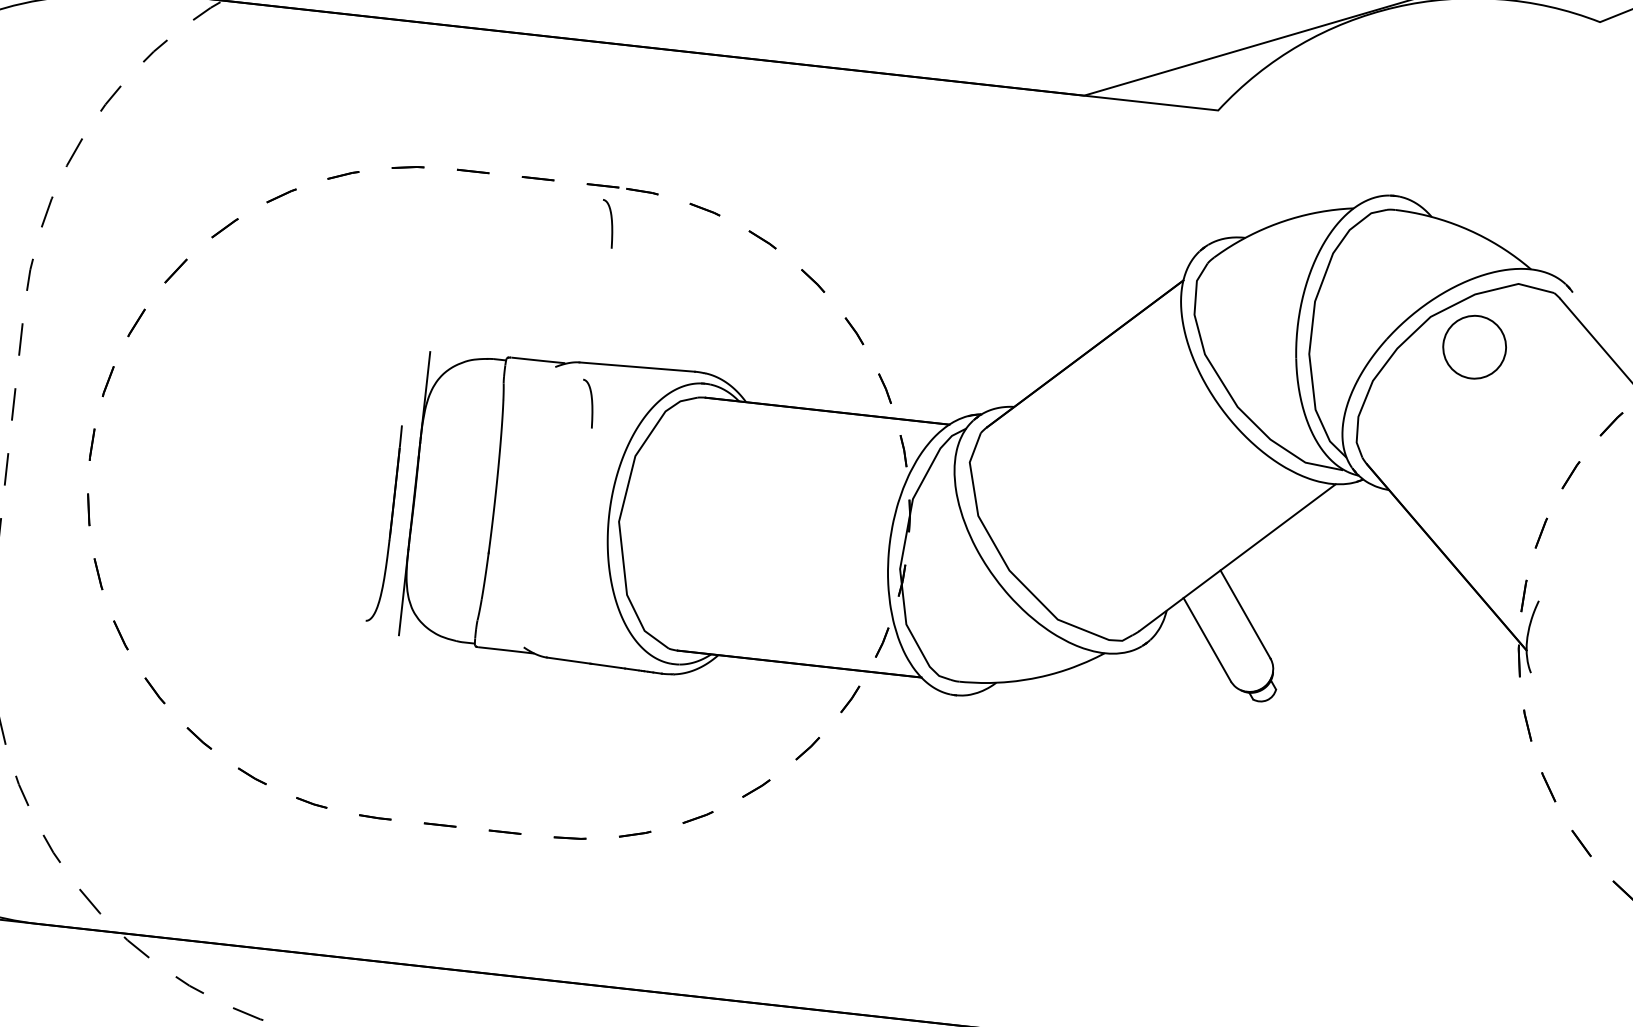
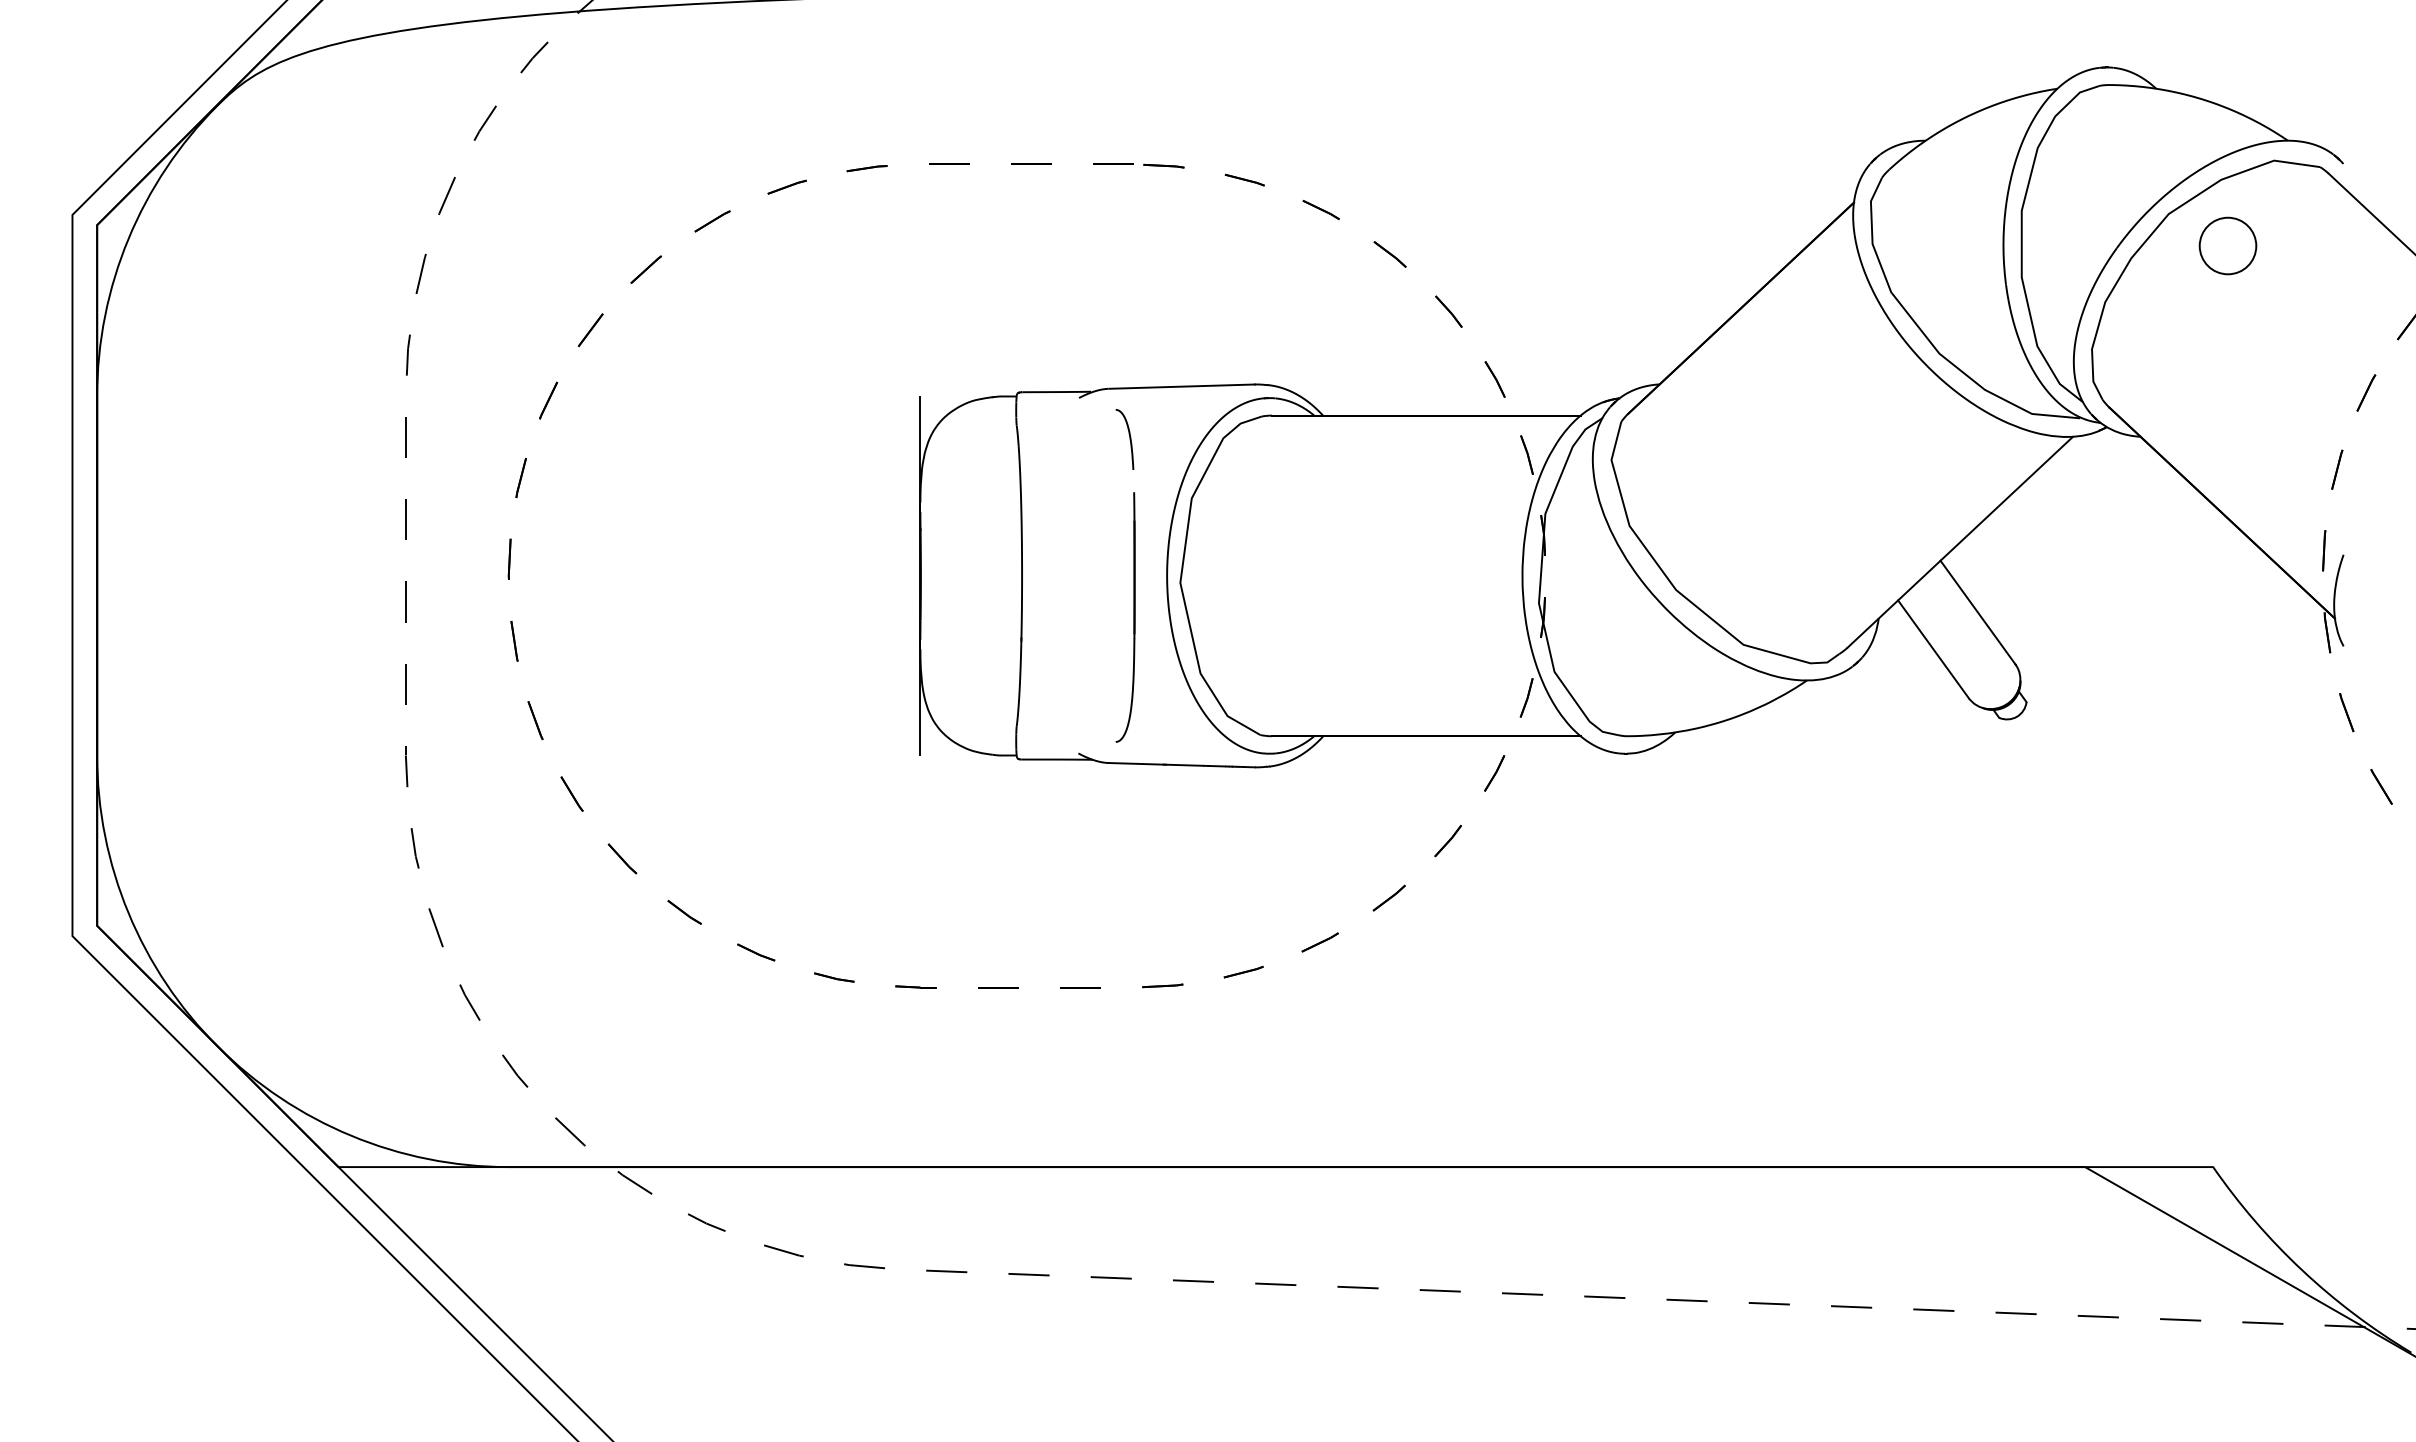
curve: (611, 224) -> (1129, 211), removed
circle: (1474, 346) -> (2227, 245), size x0.71
part: (390, 524) -> (1133, 617), moved

